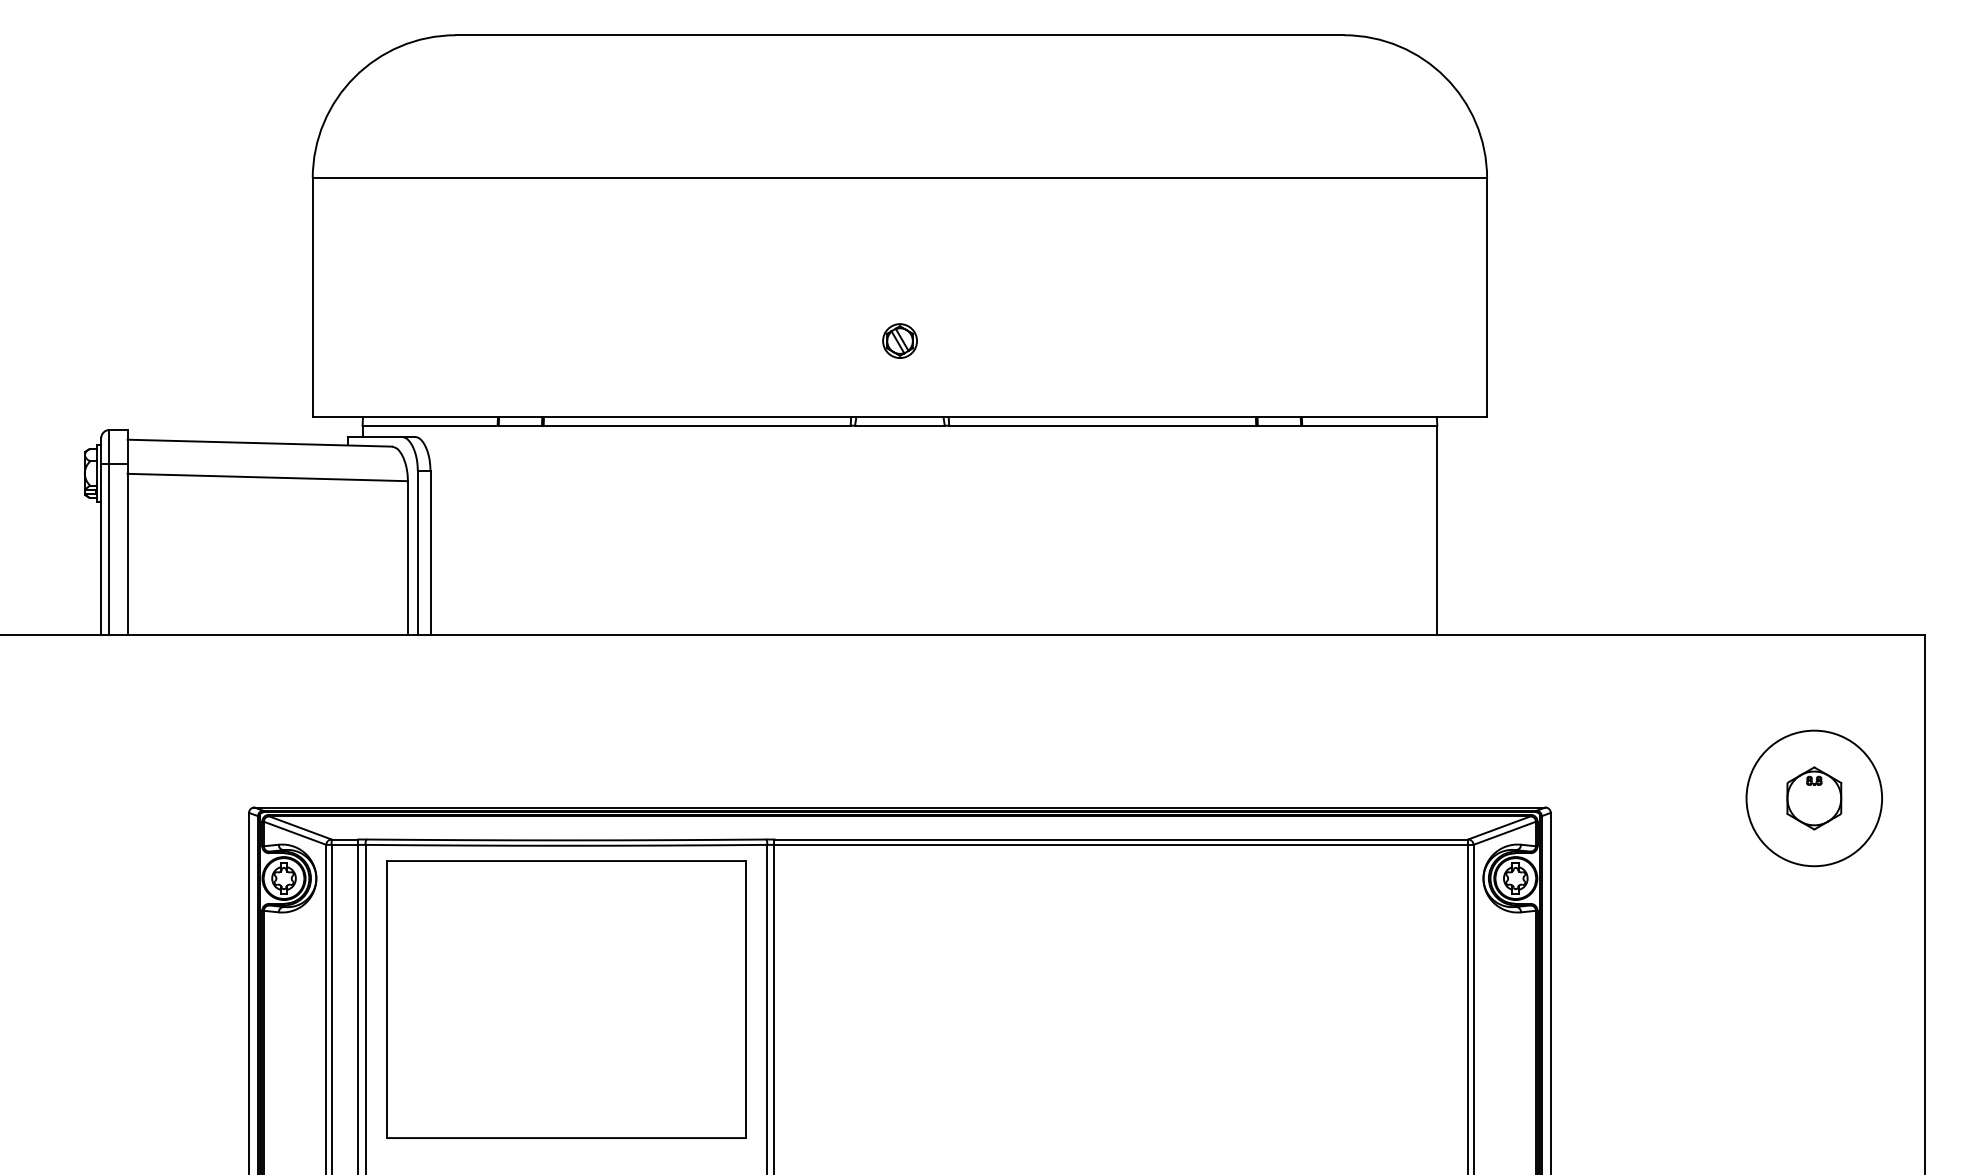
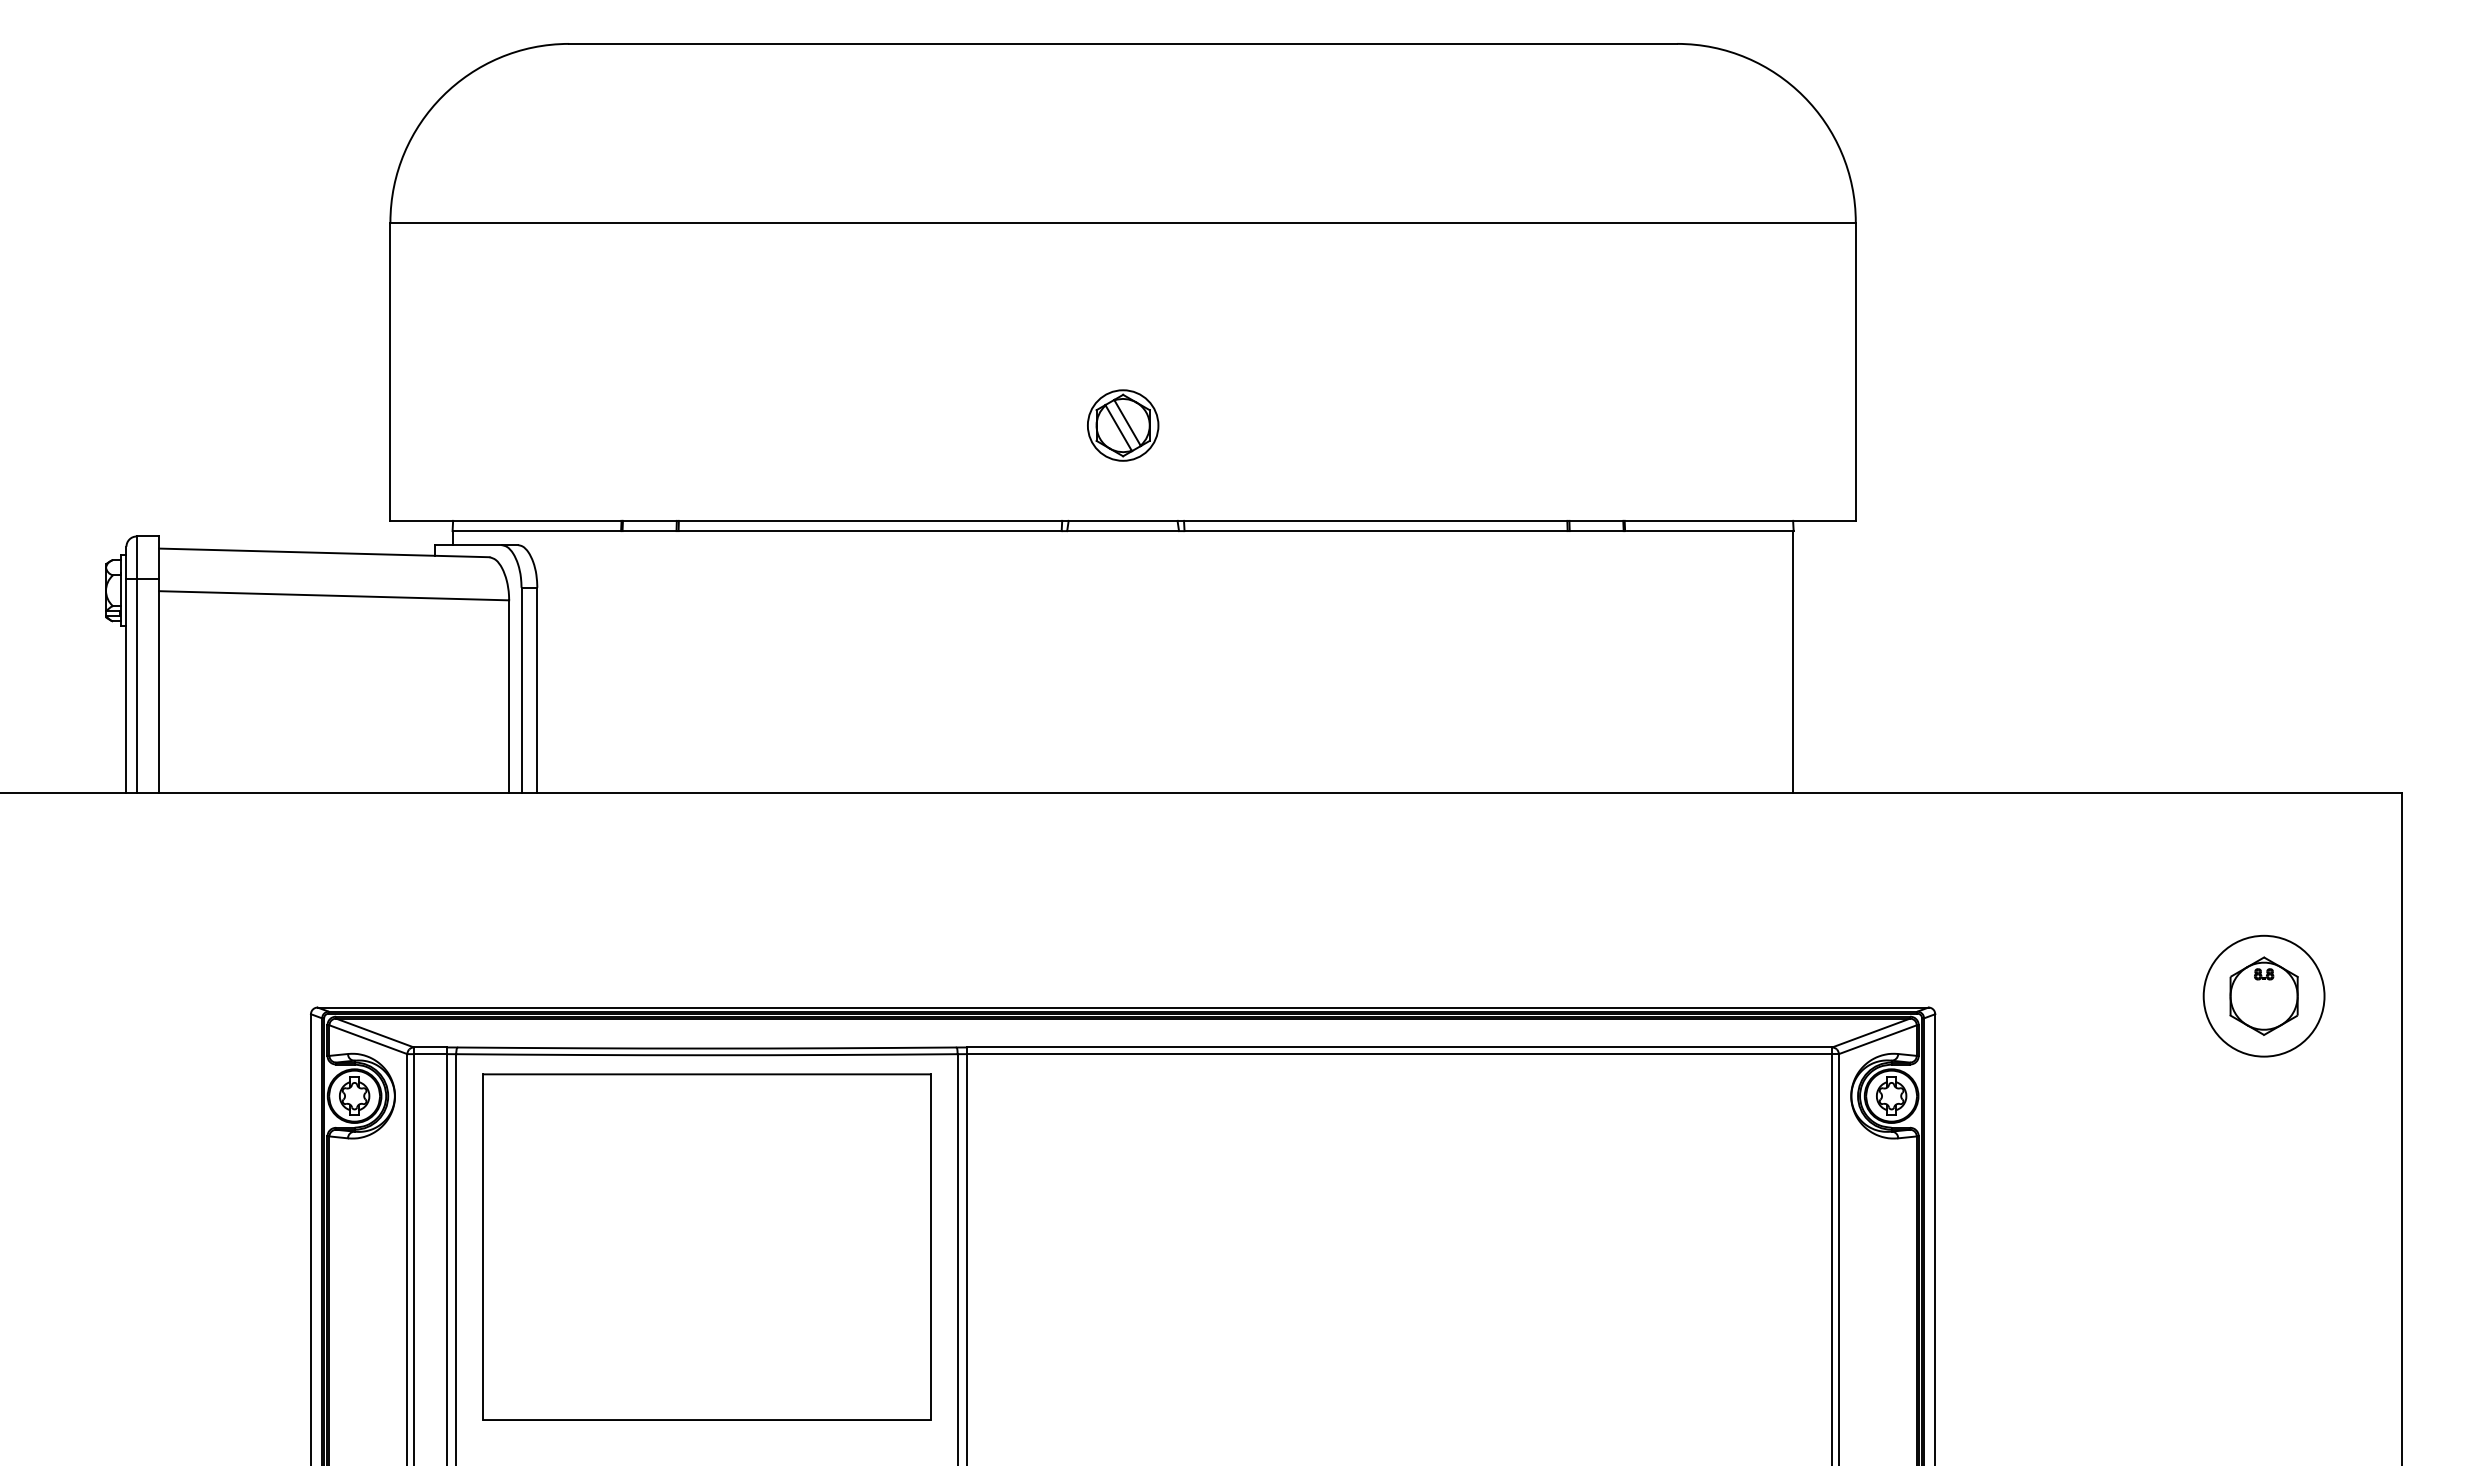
part: (900, 341) -> (1123, 425), size x1.67
circle: (1813, 797) -> (2263, 995), size x0.71

